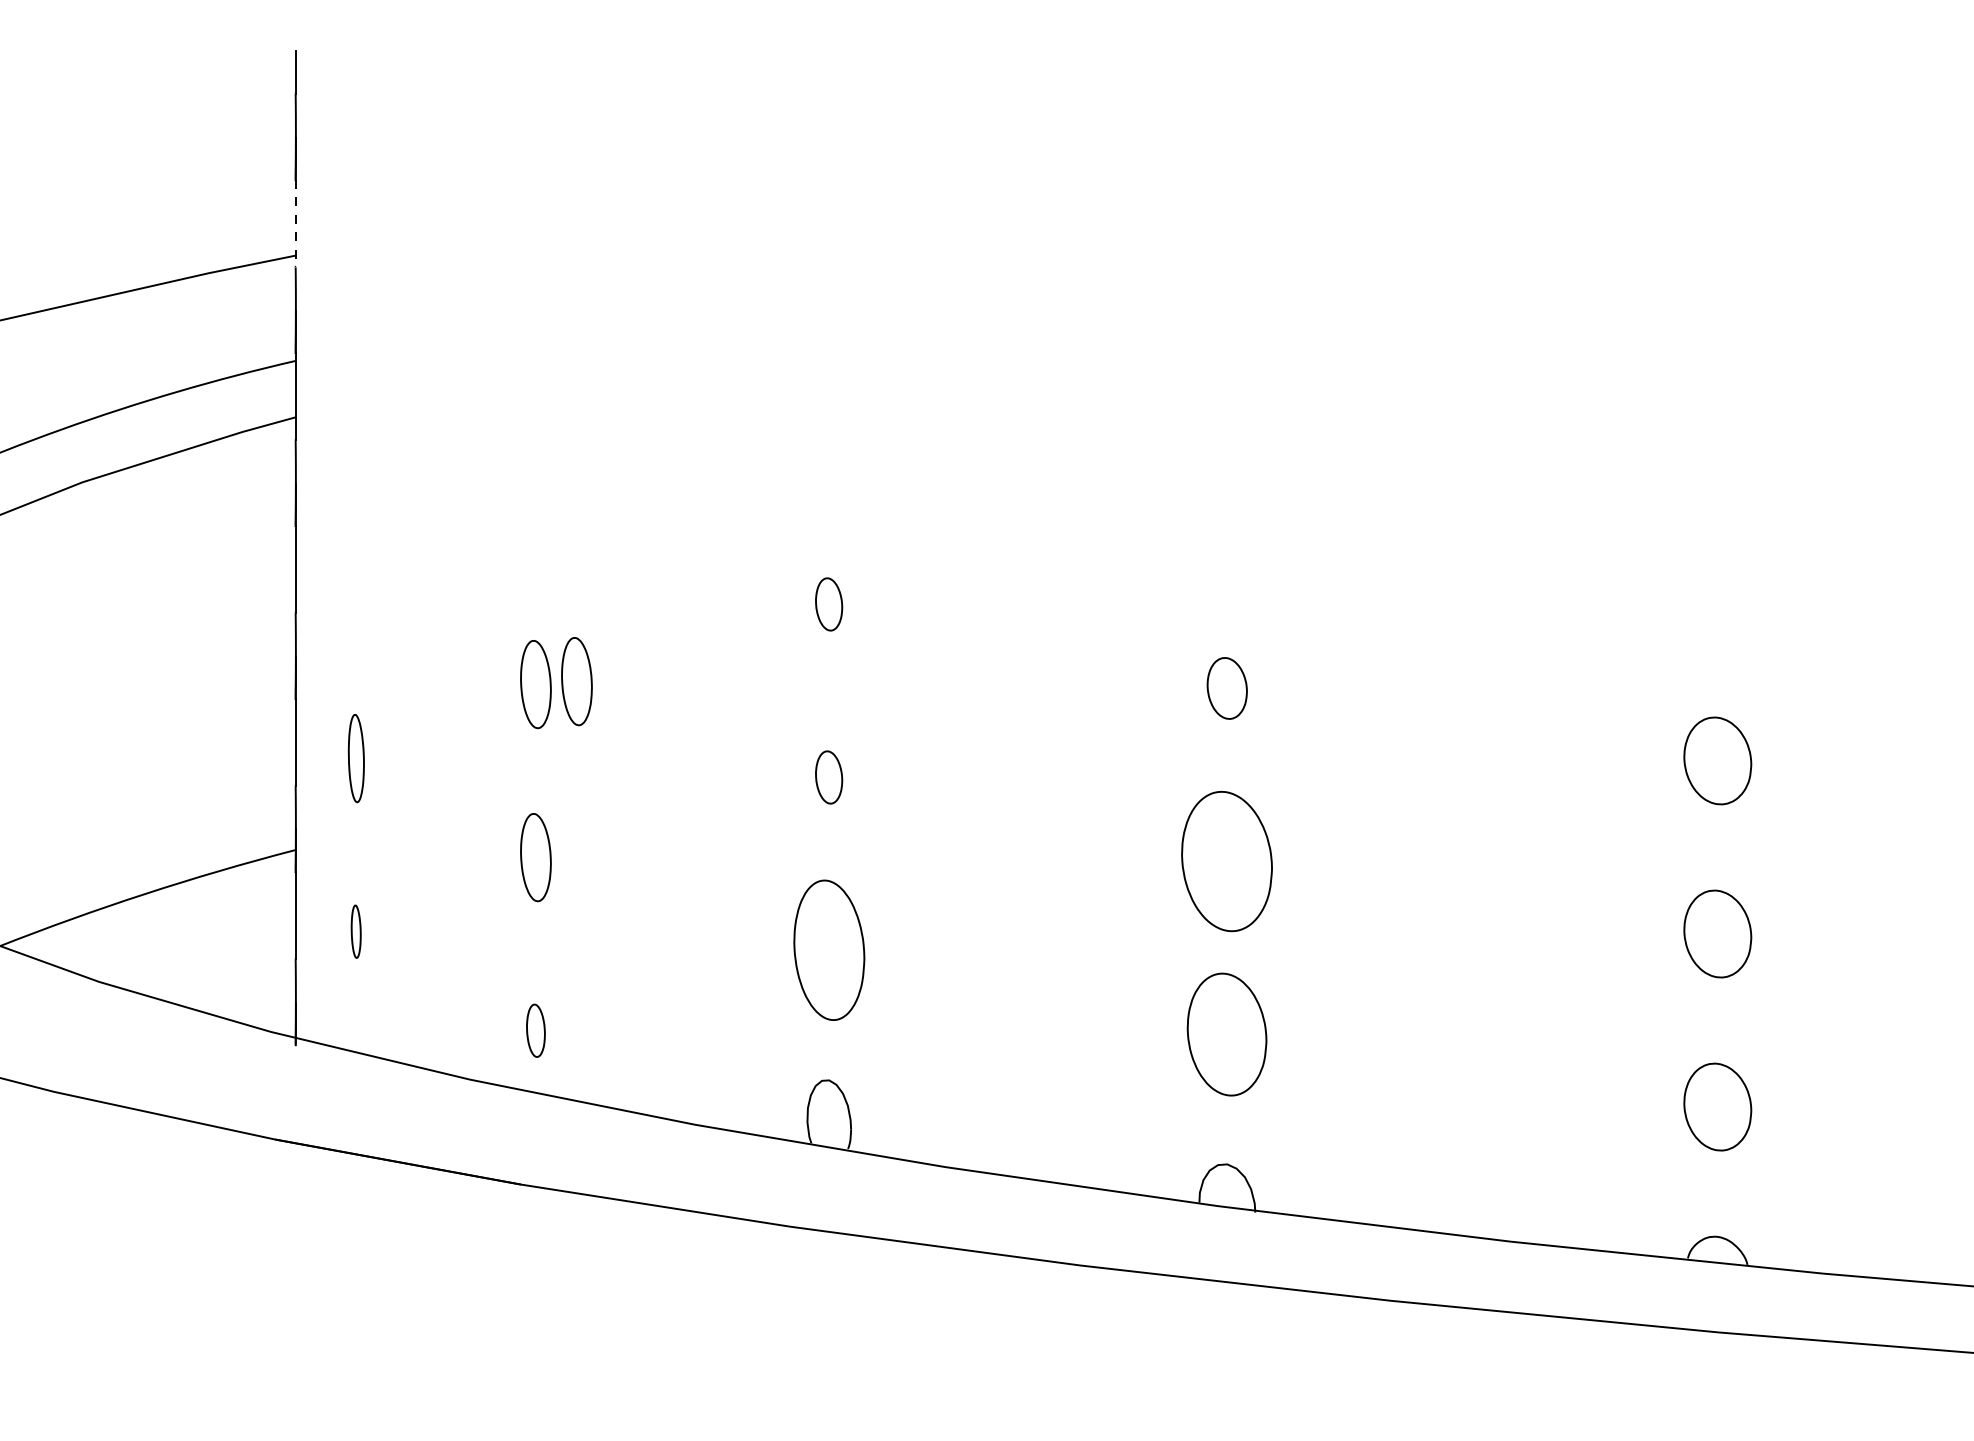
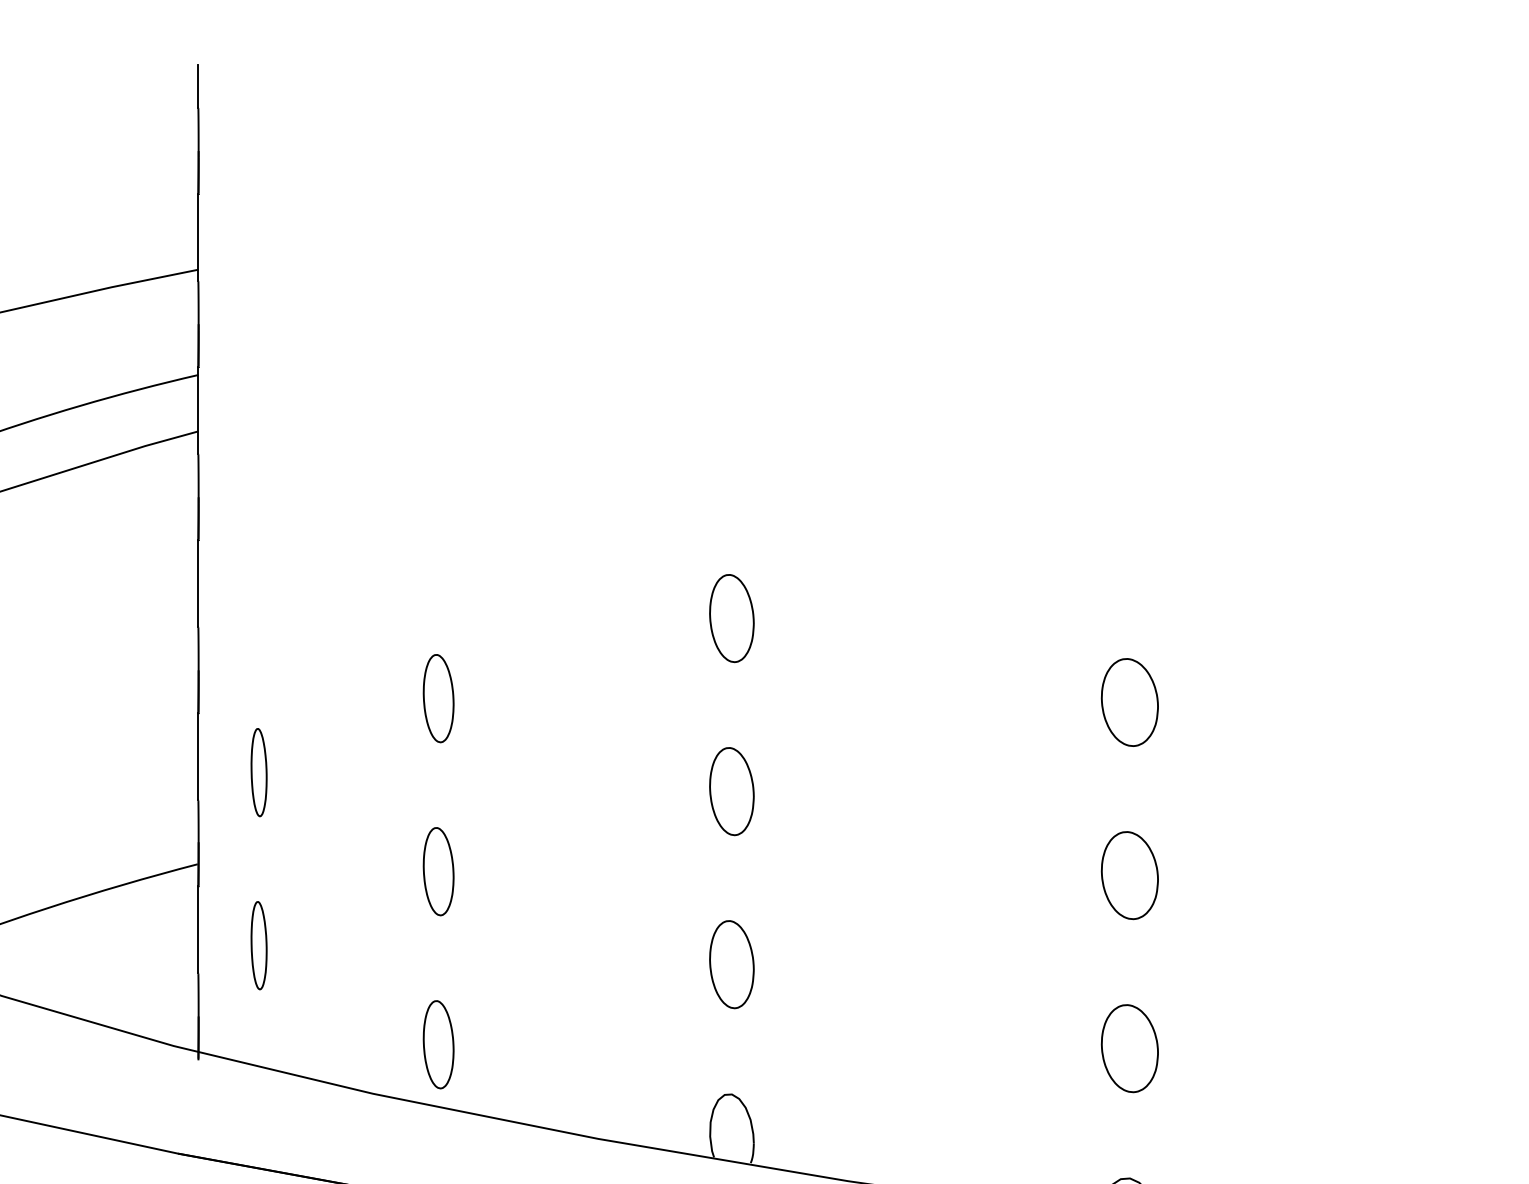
line: (295, 223) -> (198, 237), dashed -> solid
part: (828, 604) -> (731, 618), size x1.67
part: (576, 681) -> (479, 695), removed
part: (1227, 688) -> (1130, 702), size x1.43
part: (828, 777) -> (731, 791), size x1.67
part: (1227, 861) -> (1130, 875), size x0.62
part: (355, 931) -> (258, 945), size x1.67
part: (828, 950) -> (731, 964), size x0.62
part: (535, 1030) -> (438, 1044), size x1.67
part: (1227, 1034) -> (1130, 1048), size x0.71

